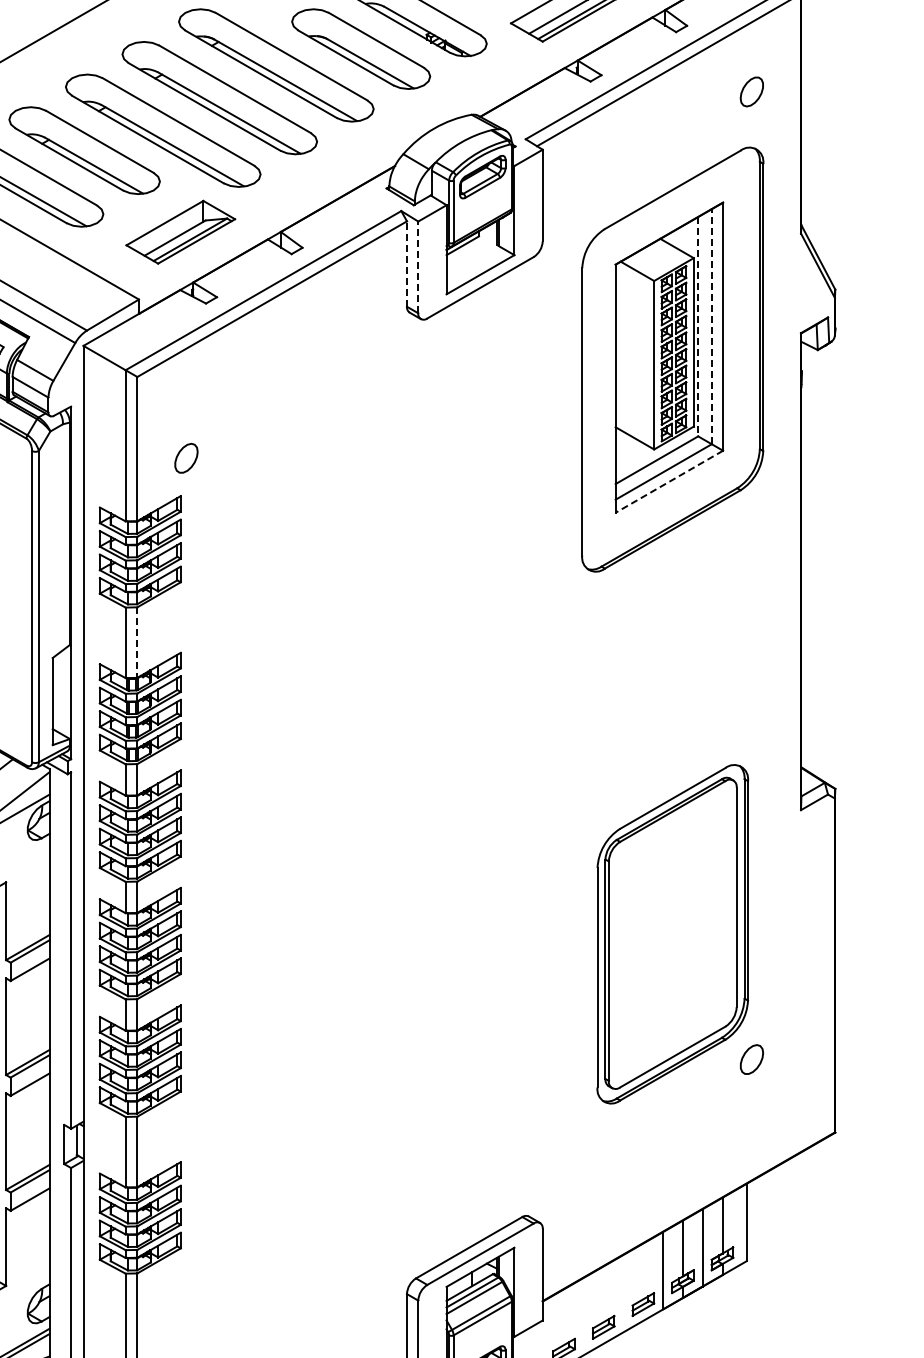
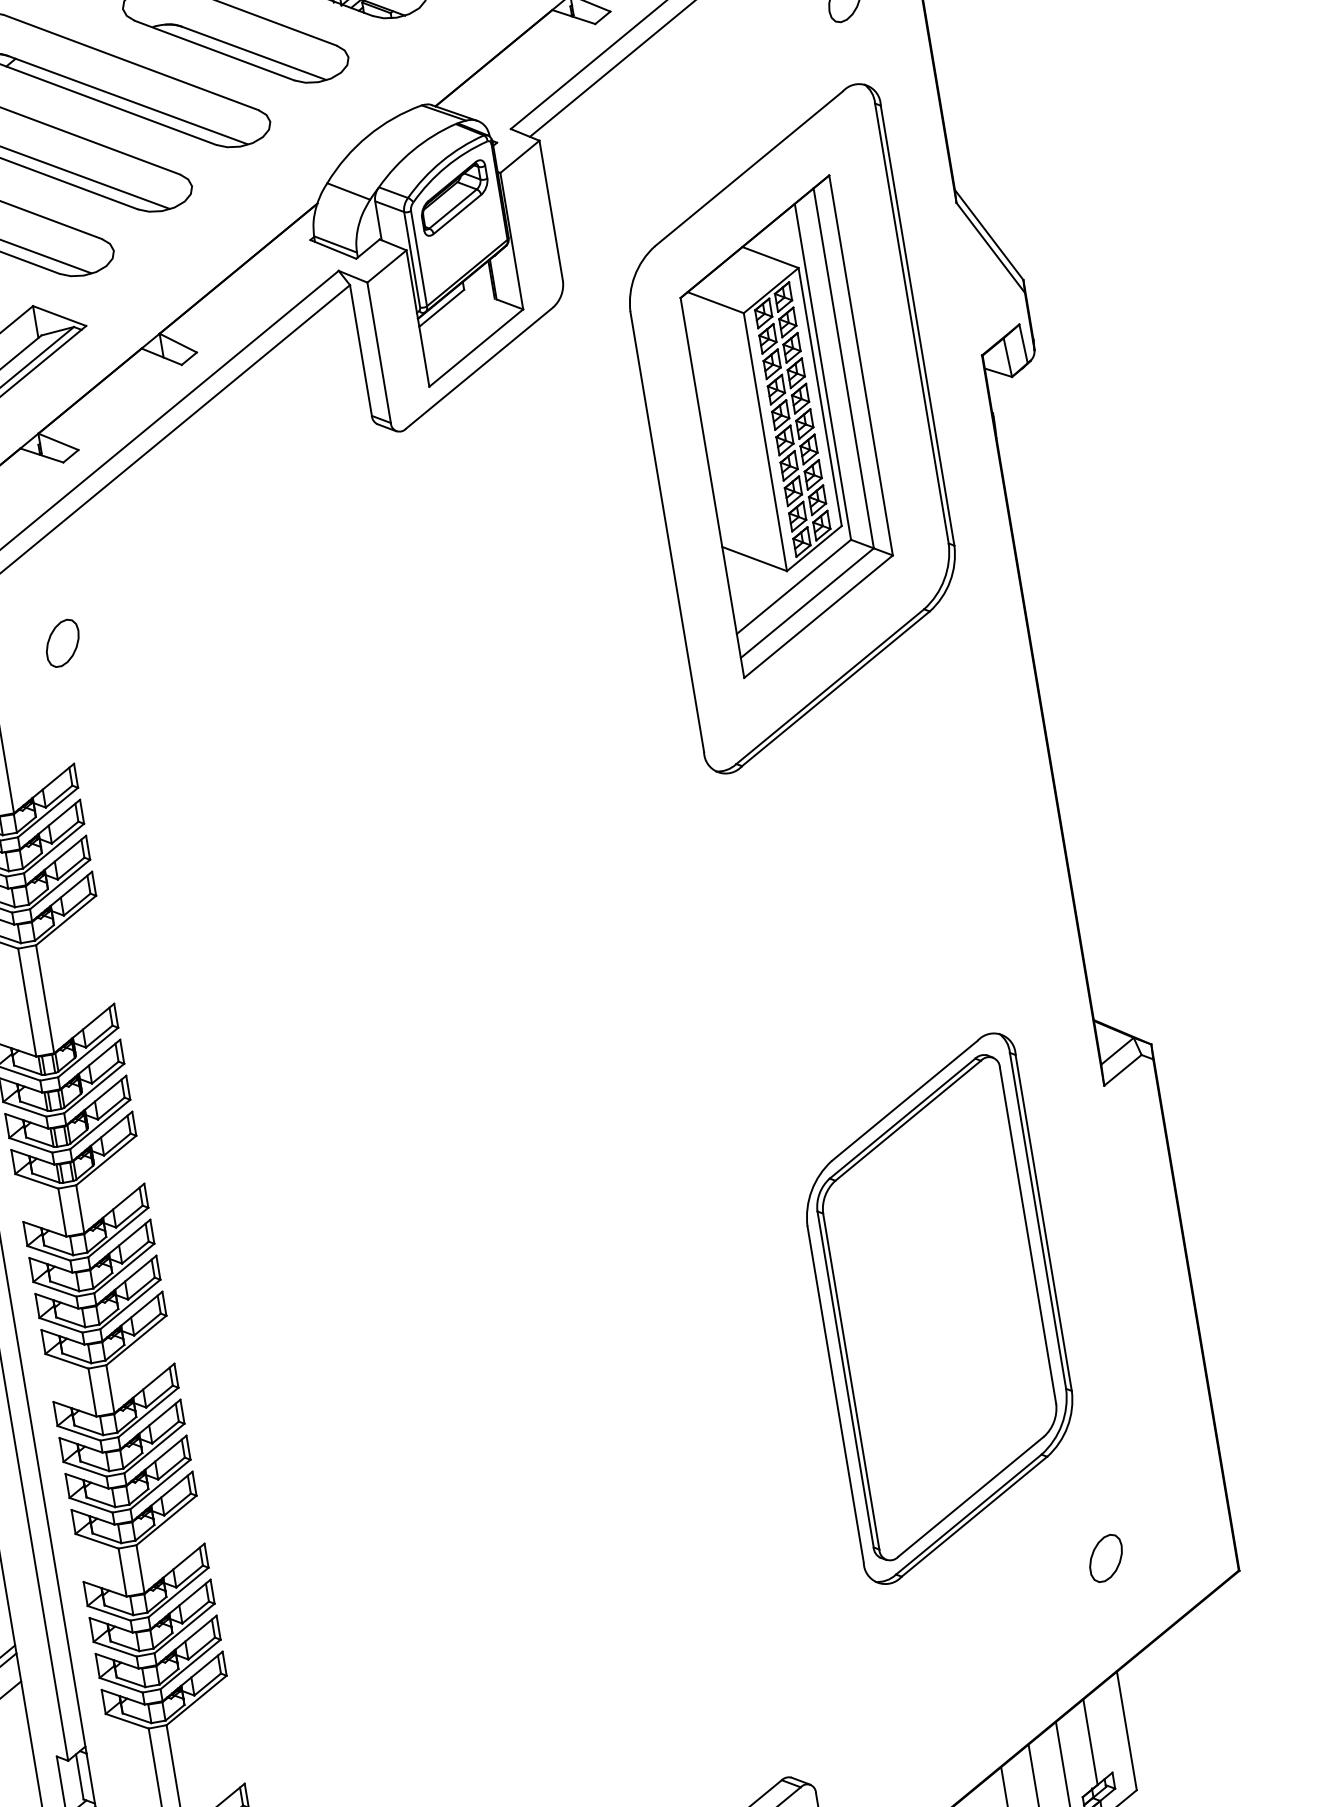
line: (406, 264) -> (360, 351), dashed -> solid
line: (418, 267) -> (379, 352), dashed -> solid
line: (698, 326) -> (823, 371), dashed -> solid
line: (711, 326) -> (843, 368), dashed -> solid
part: (186, 457) -> (62, 642), moved
line: (668, 482) -> (817, 618), dashed -> solid
line: (137, 643) -> (45, 1000), dashed -> solid
part: (752, 1059) -> (1106, 1558), moved

